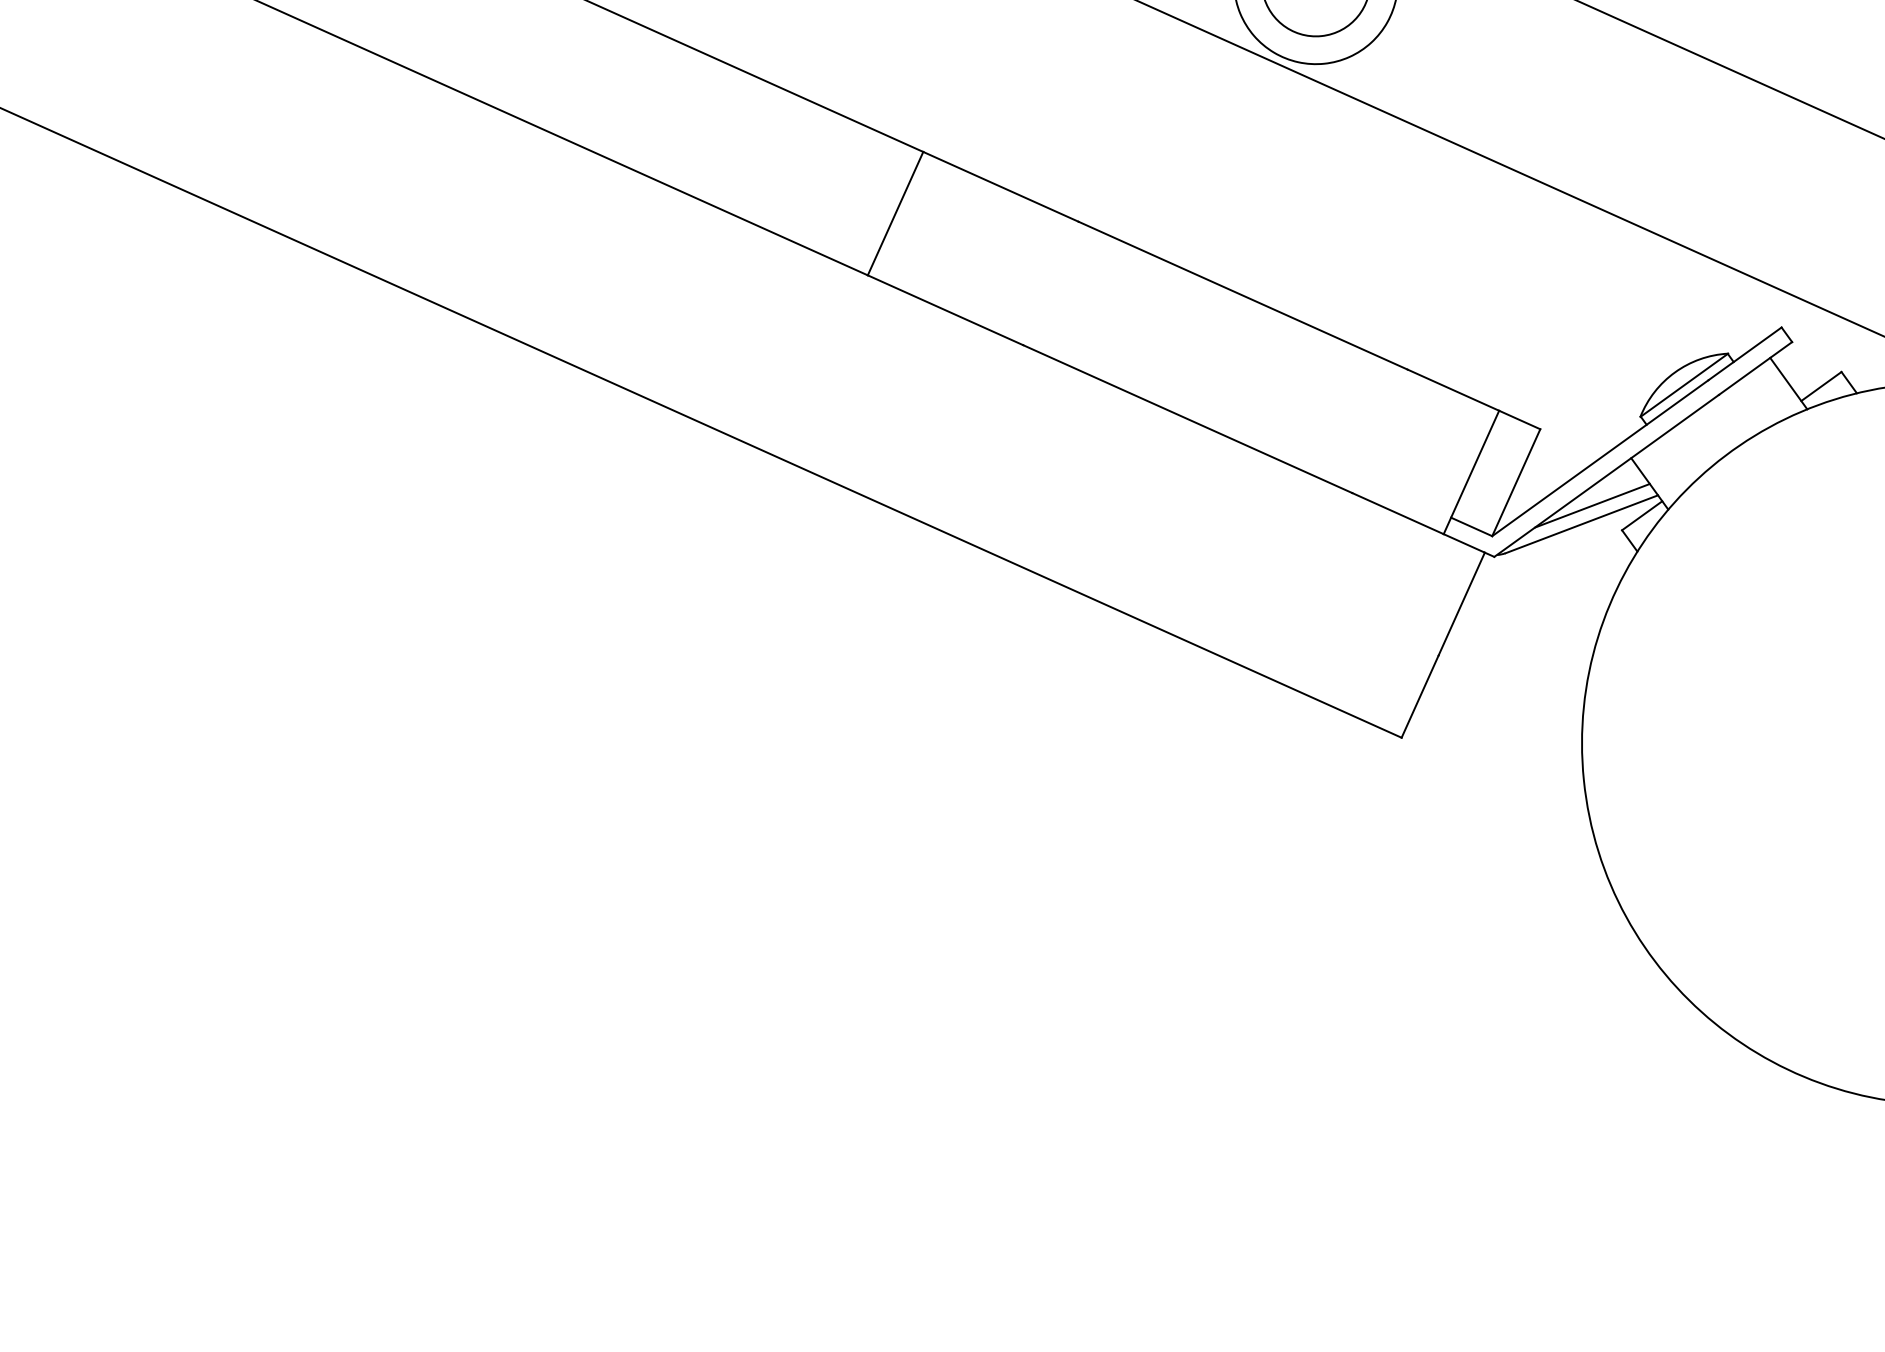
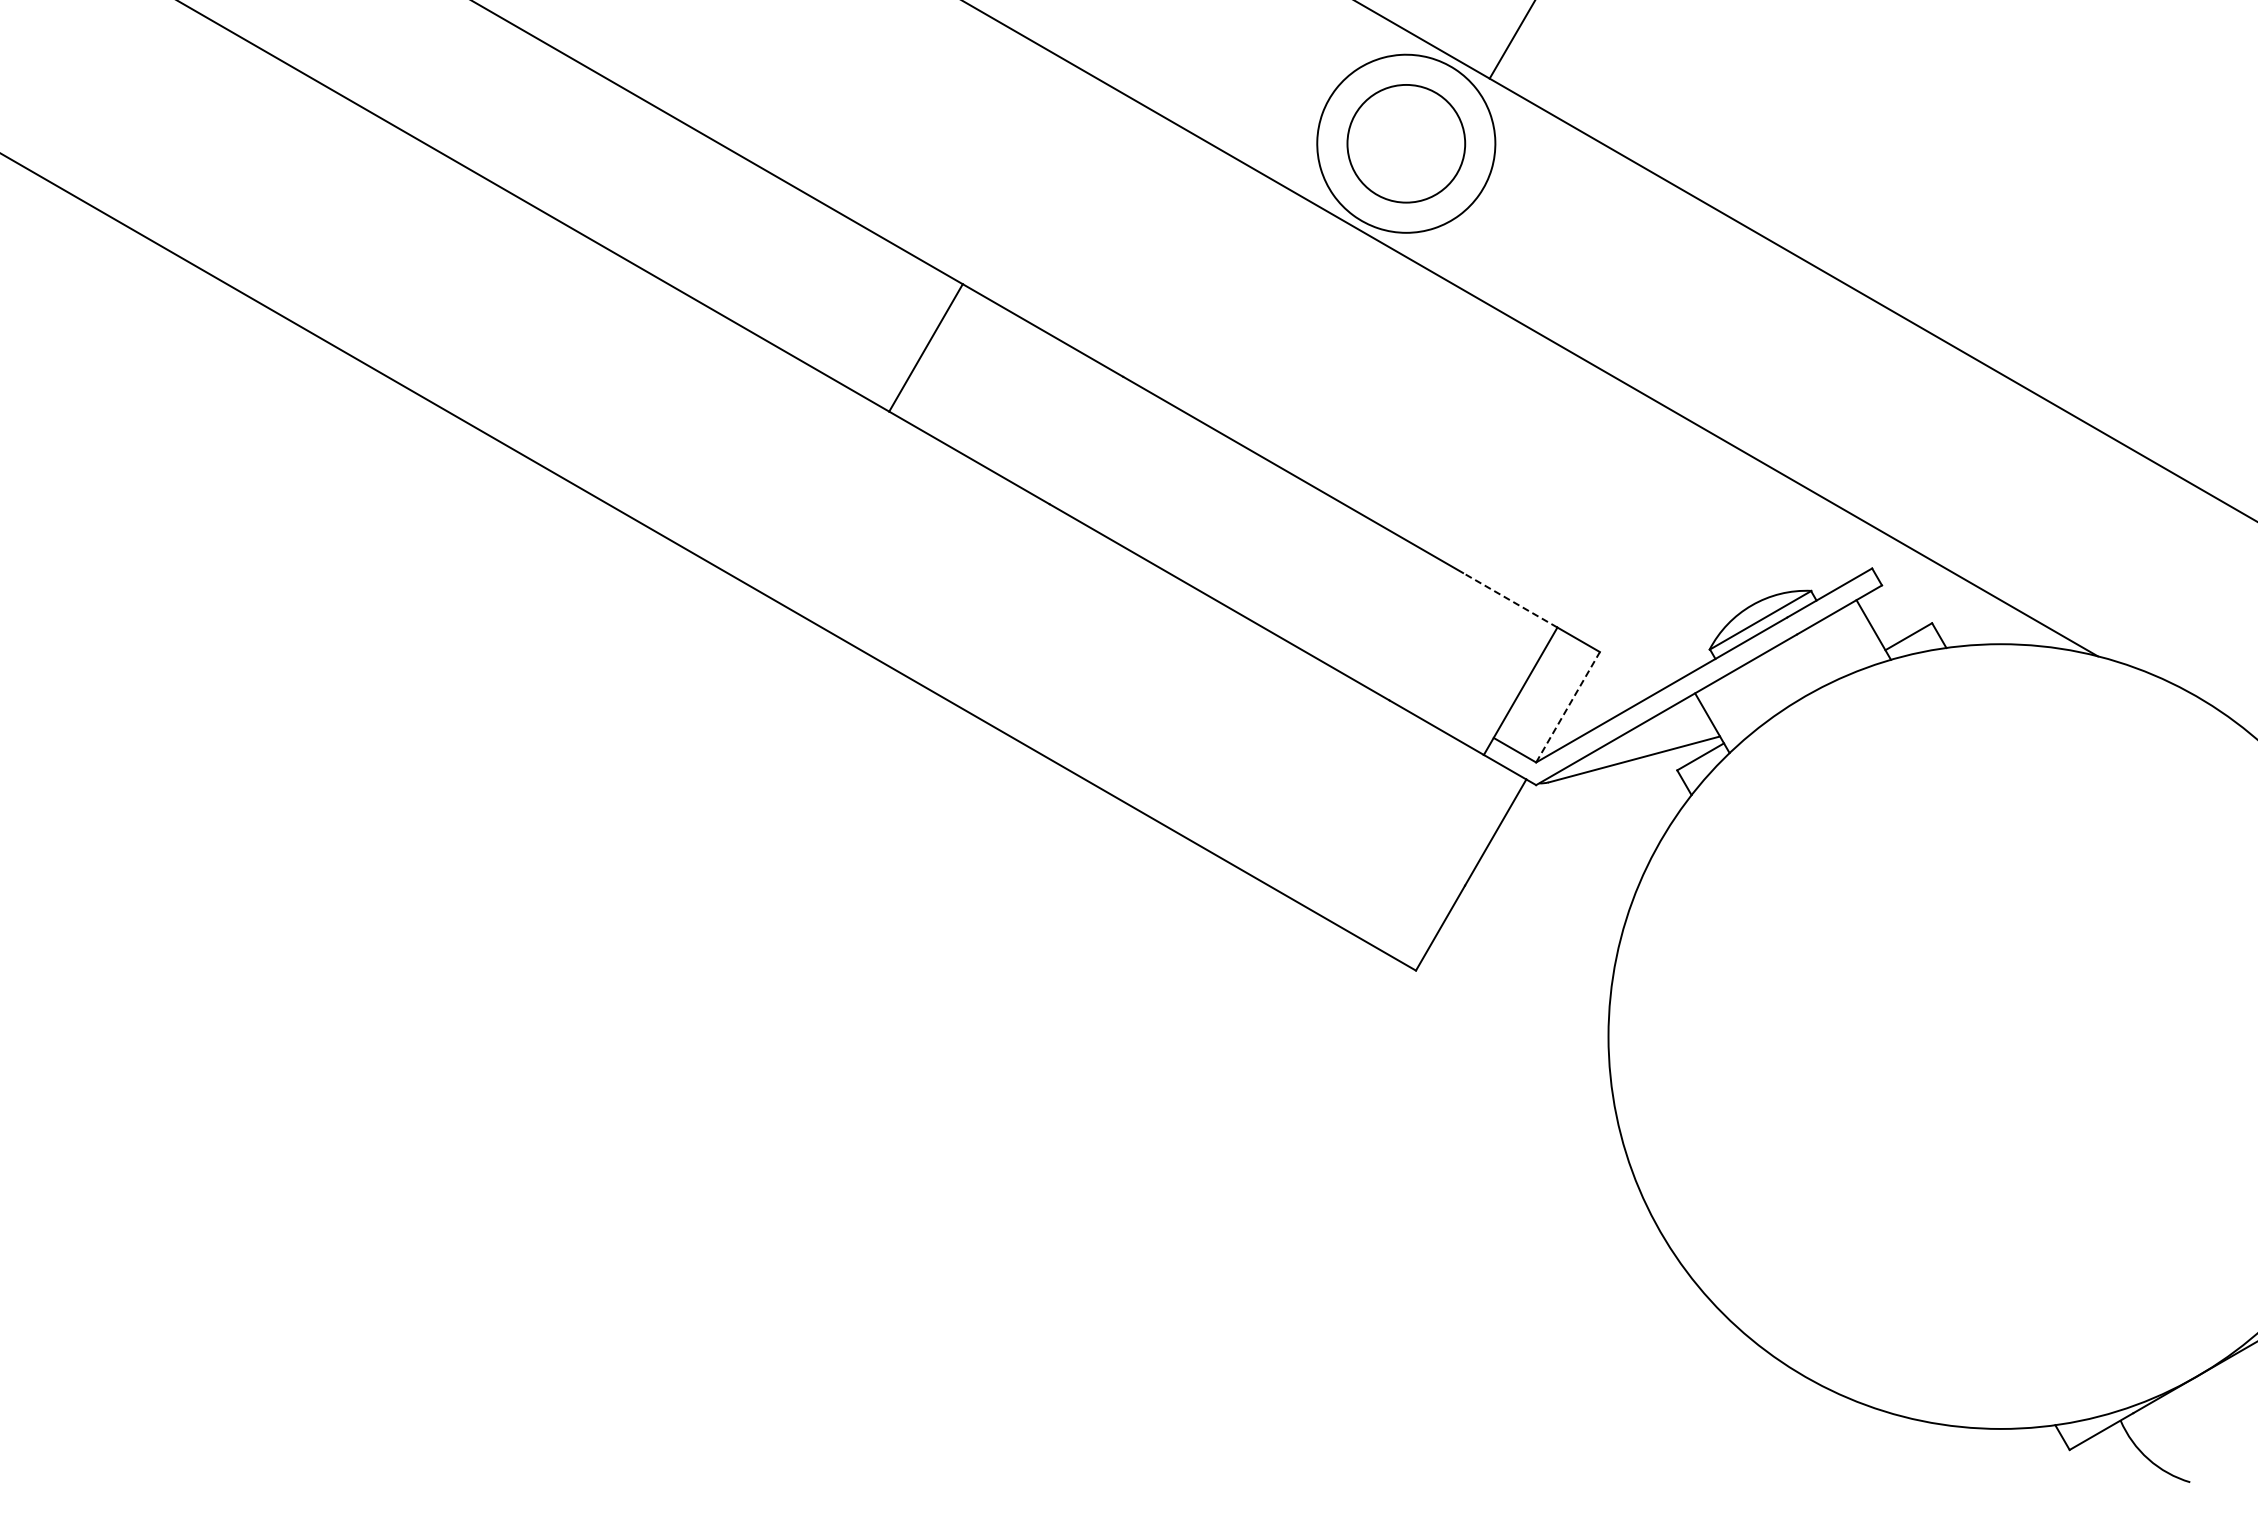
line: (1453, 390) -> (1510, 600), solid -> dashed
line: (1516, 482) -> (1568, 707), solid -> dashed
line: (1592, 505) -> (1647, 740), removed

